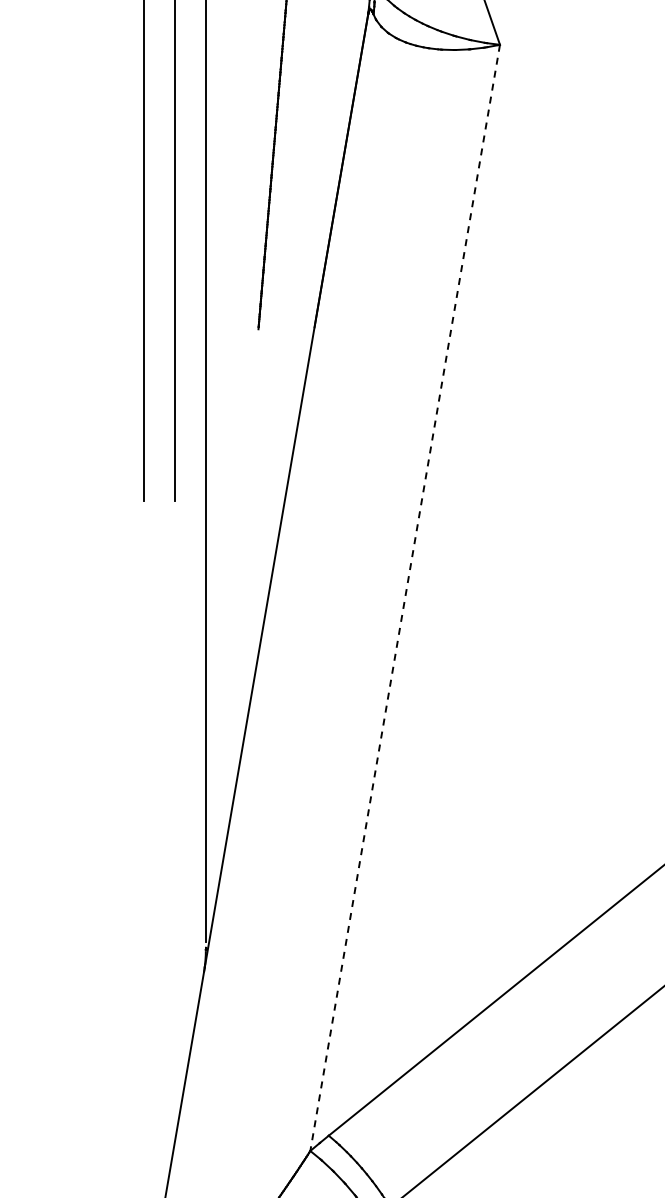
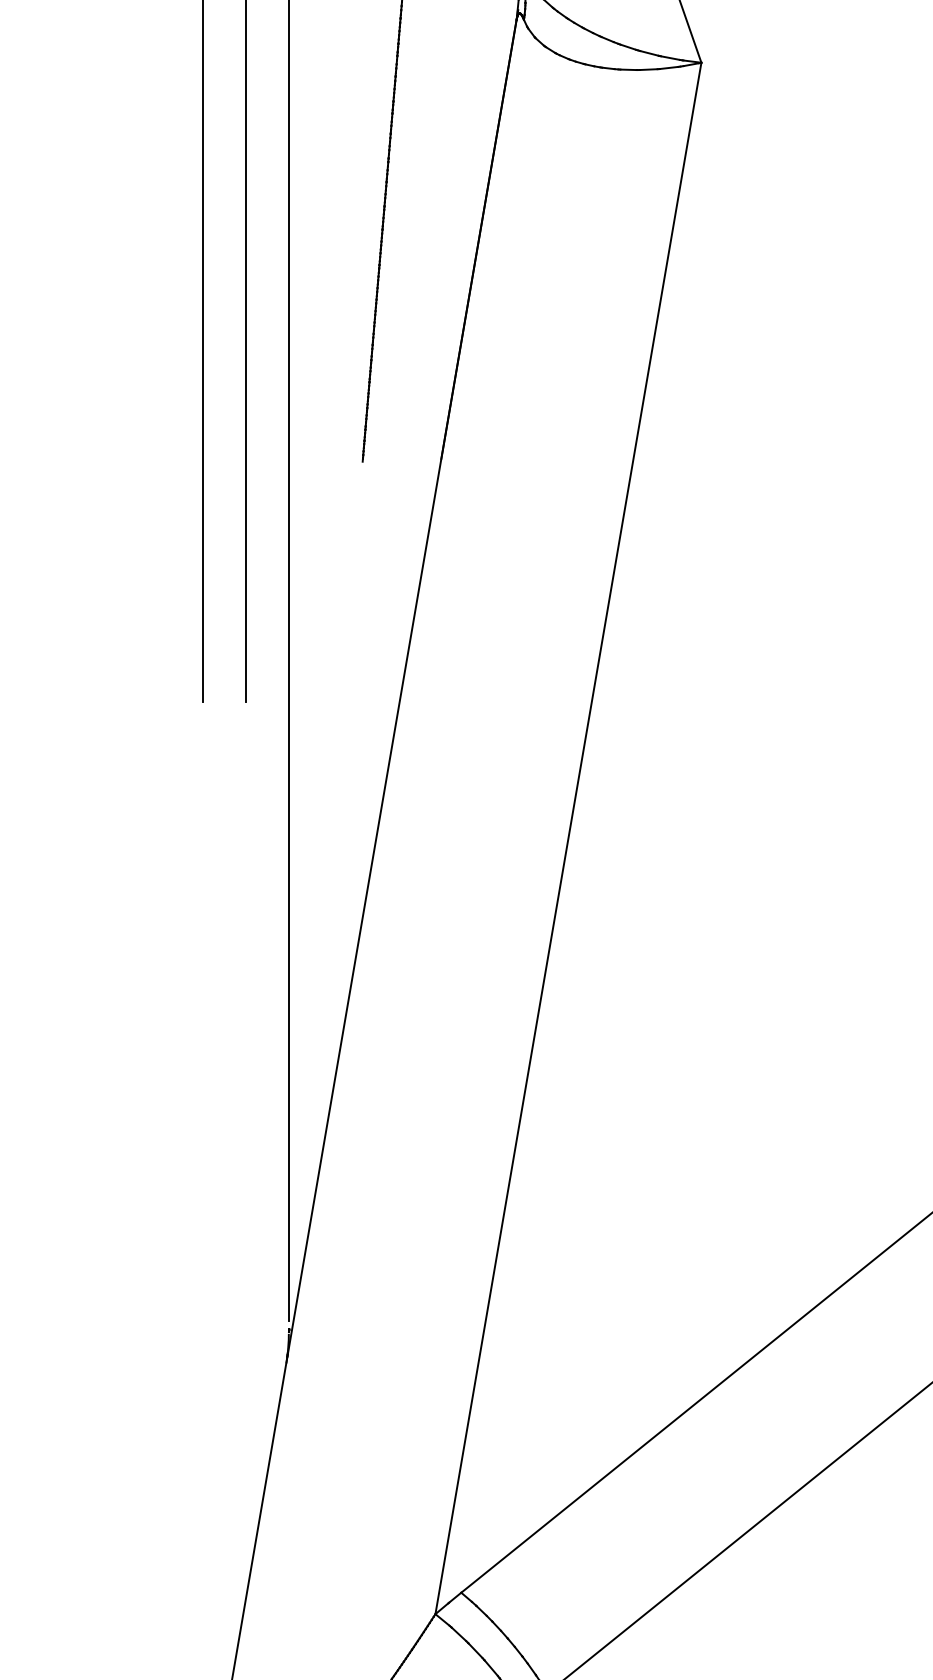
line: (405, 598) -> (568, 839), dashed -> solid

